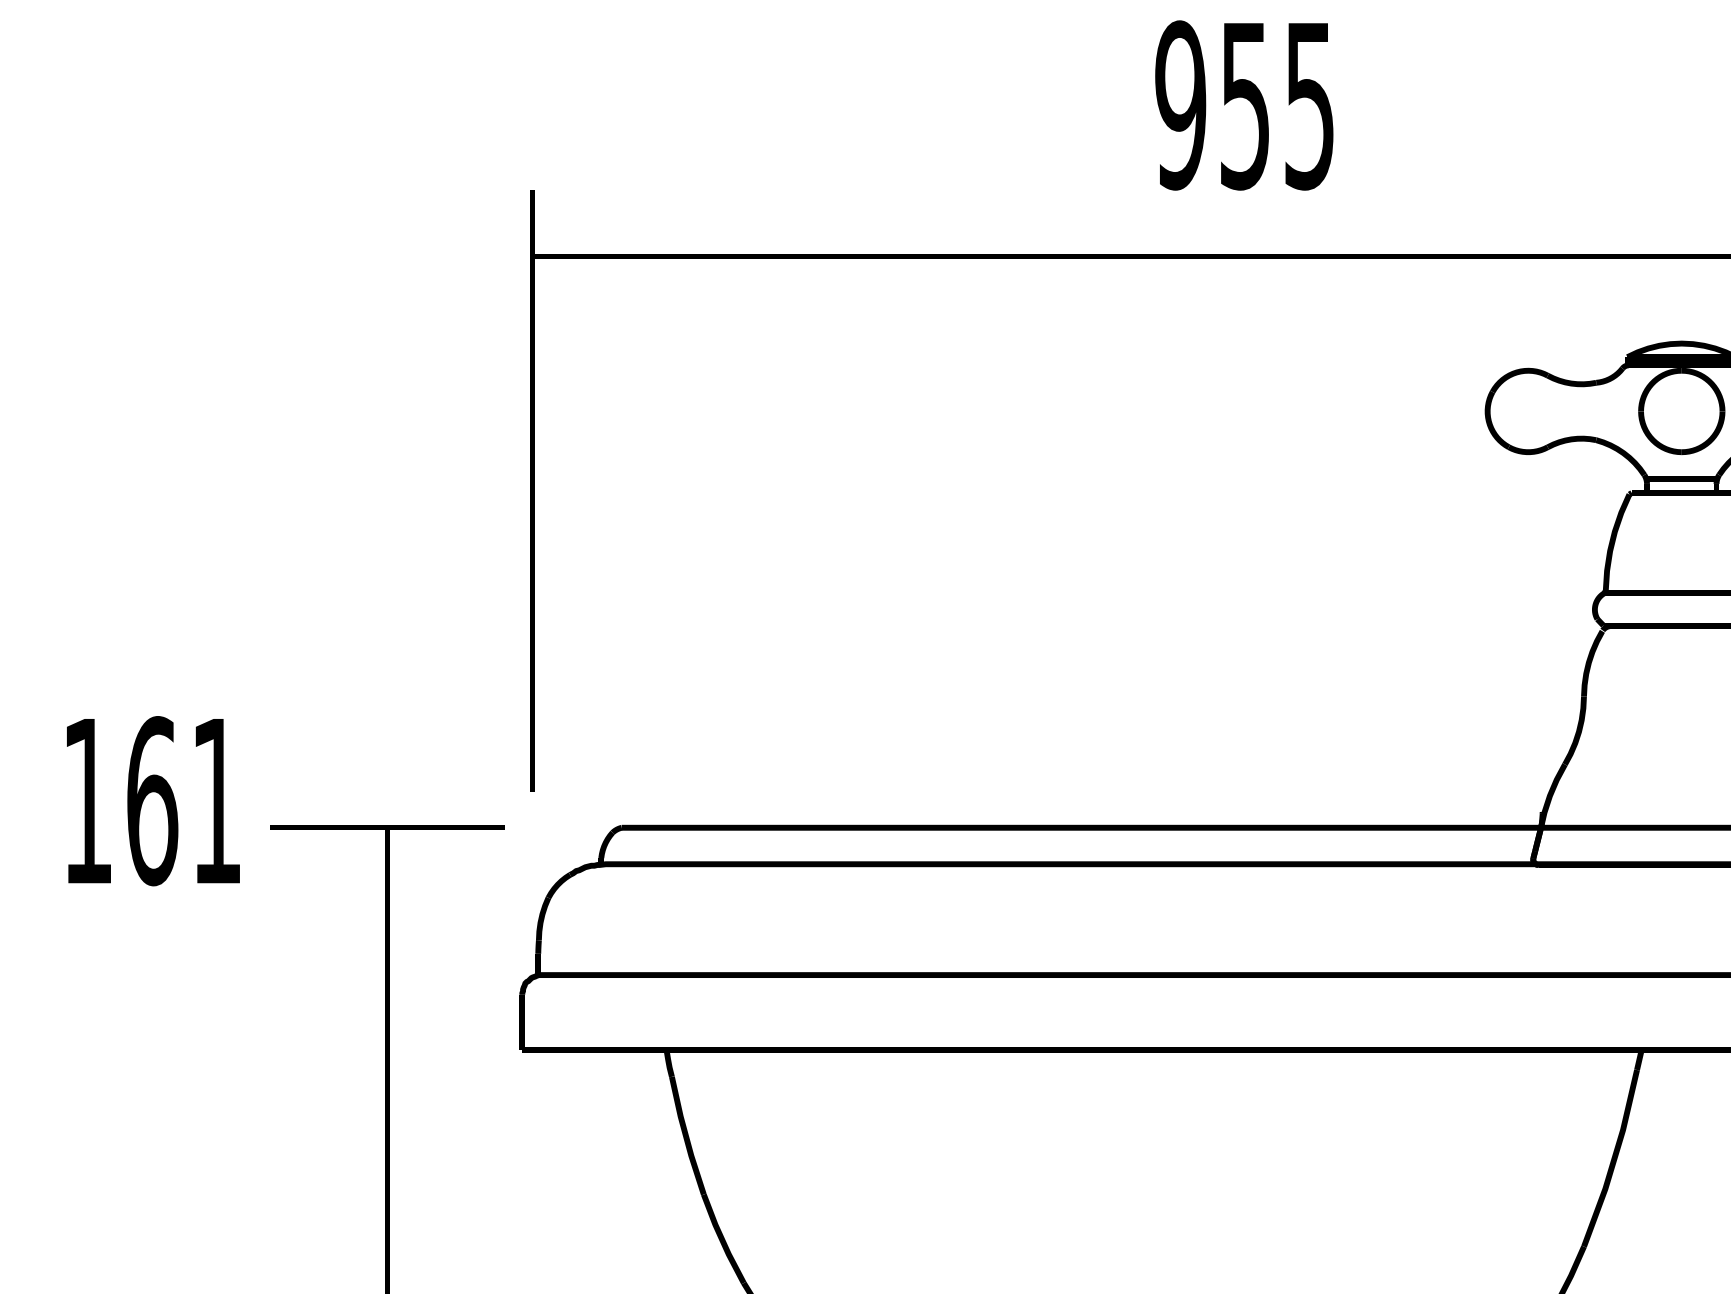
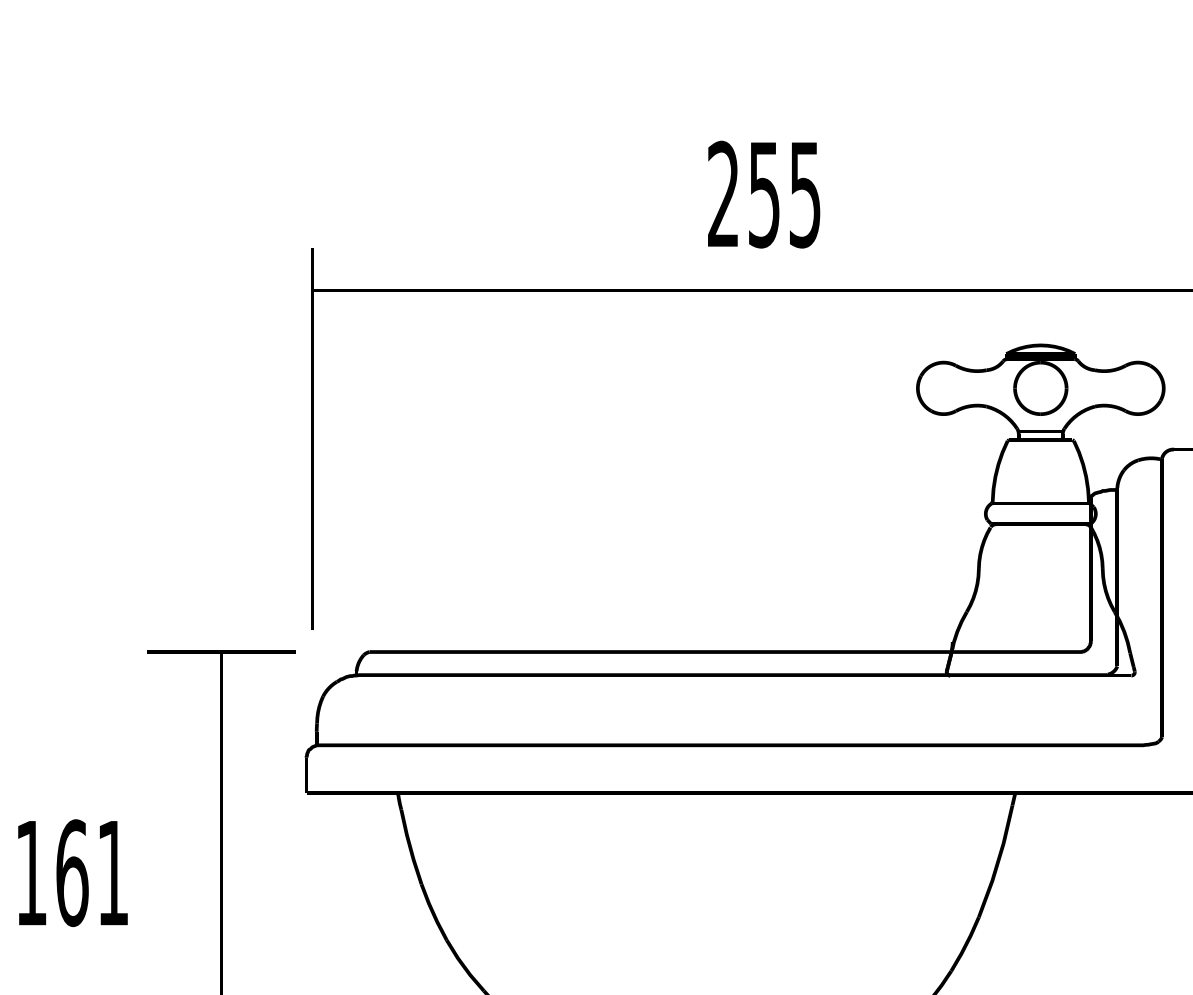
text: (1180, 105) -> (723, 194), 955 -> 255
text: (152, 801) -> (72, 873), moved

